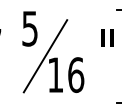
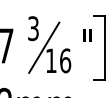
text: (30, 28) -> (33, 28), 5 -> 3

